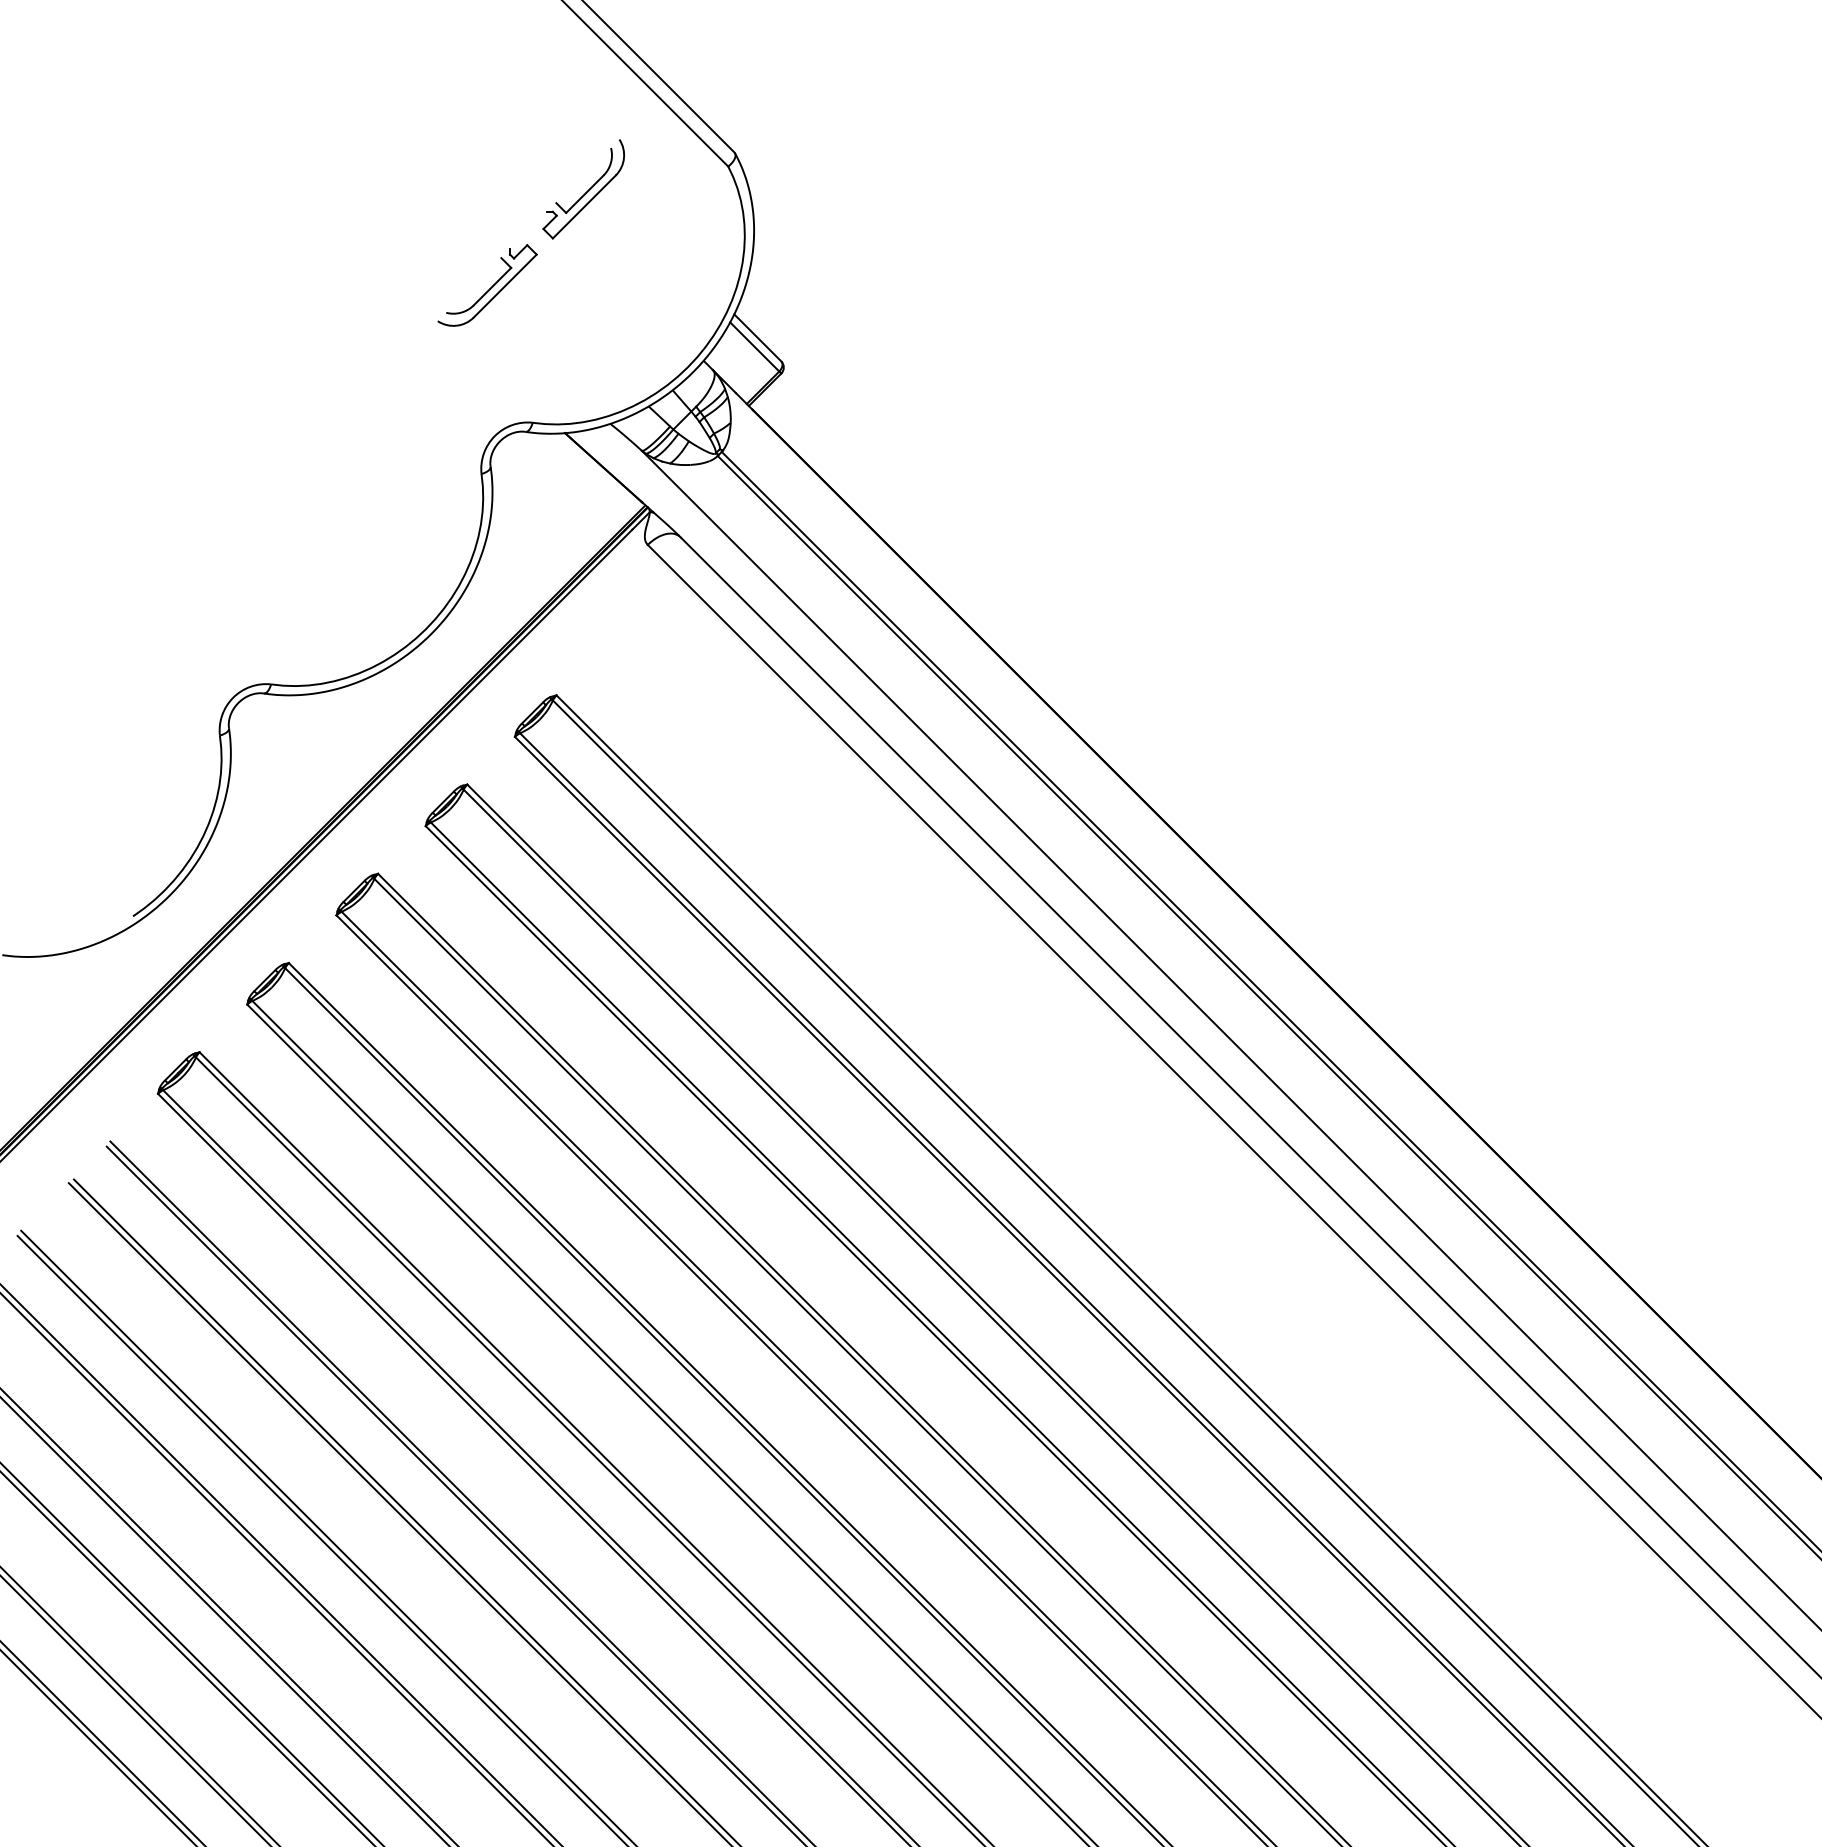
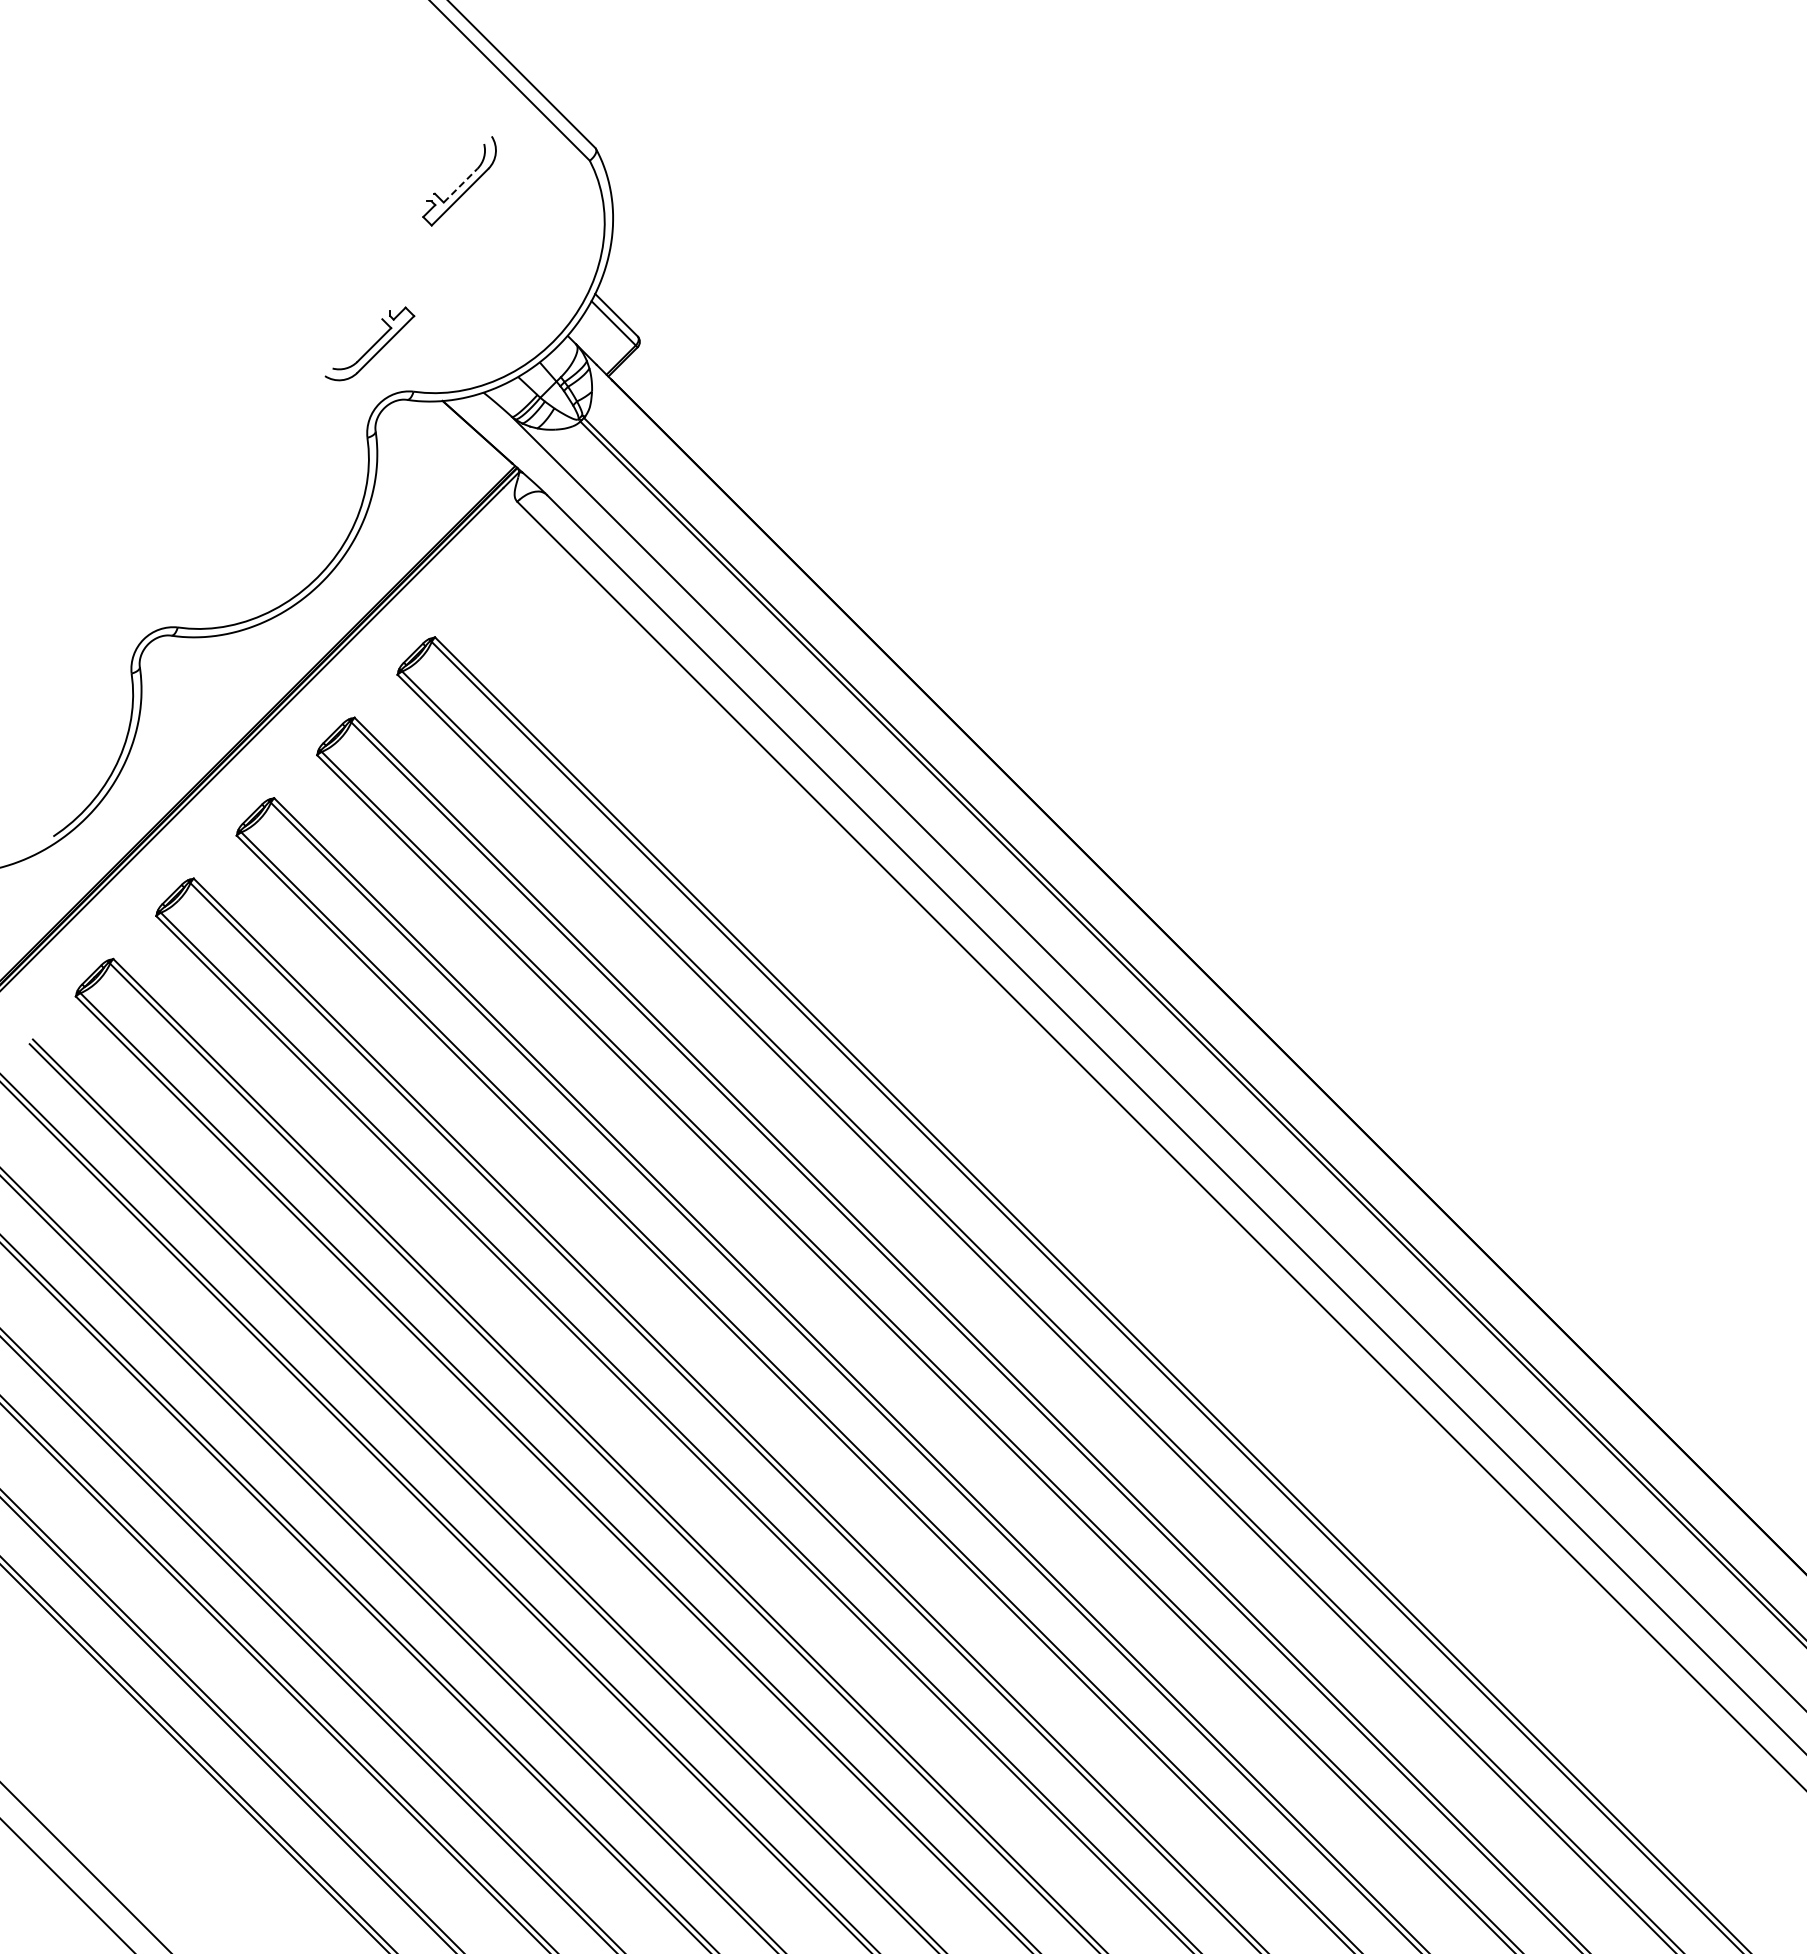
line: (584, 194) -> (460, 185), solid -> dashed
part: (487, 285) -> (369, 343), moved

